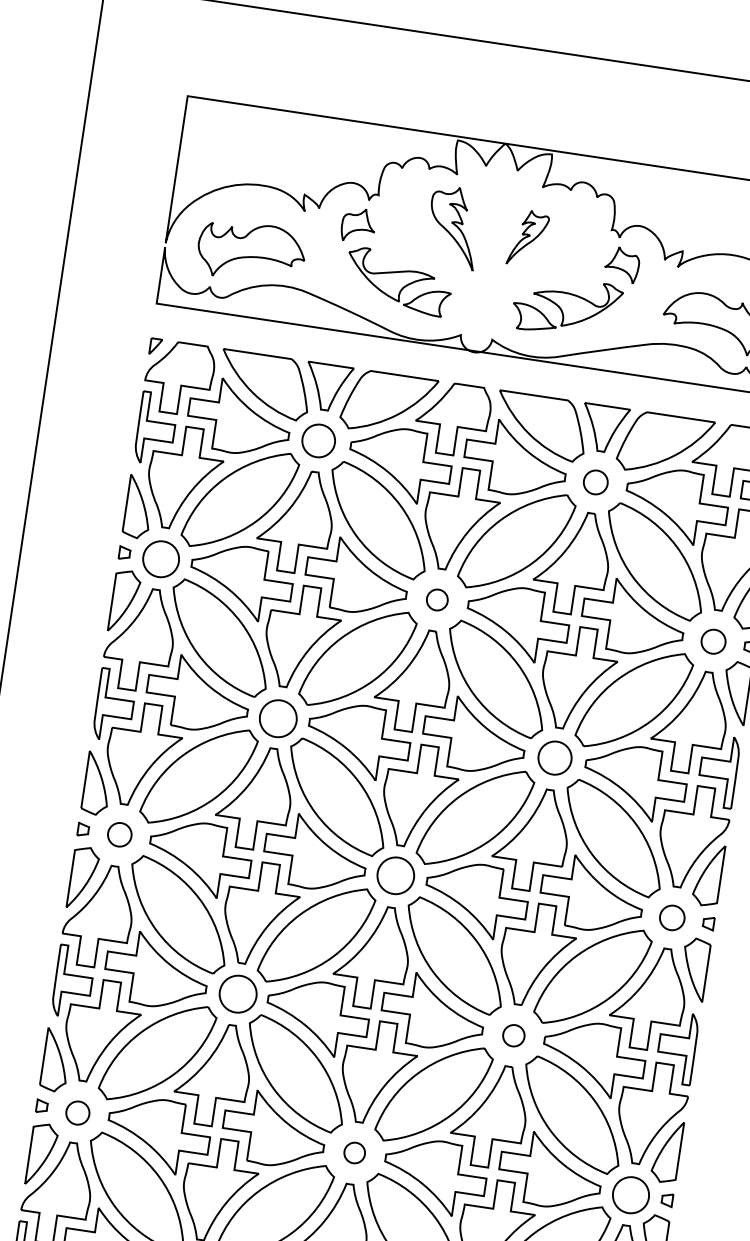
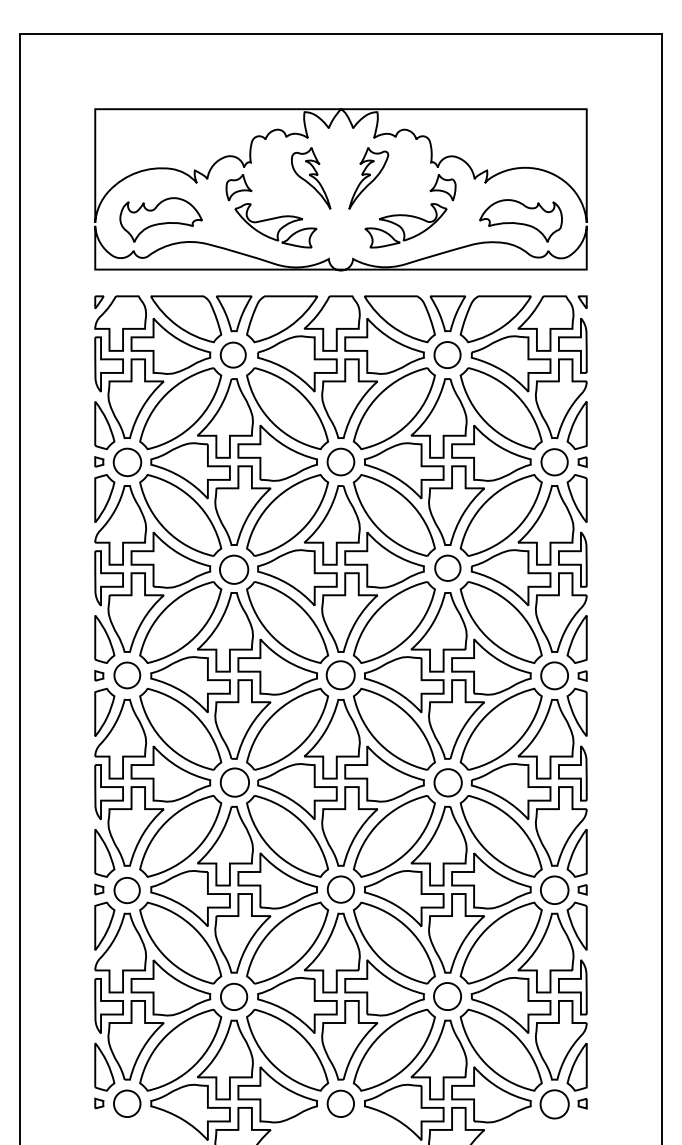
part: (527, 238) -> (368, 178), size x1.43
part: (595, 482) -> (447, 355), size x1.43
part: (436, 599) -> (340, 461), size x1.67
part: (713, 641) -> (554, 462), size x1.43
part: (119, 834) -> (127, 675), size x1.43
part: (672, 917) -> (554, 675), size x1.43
part: (513, 1035) -> (447, 782), size x1.67
part: (77, 1112) -> (126, 890), size x1.43
part: (354, 1152) -> (340, 889), size x1.67

